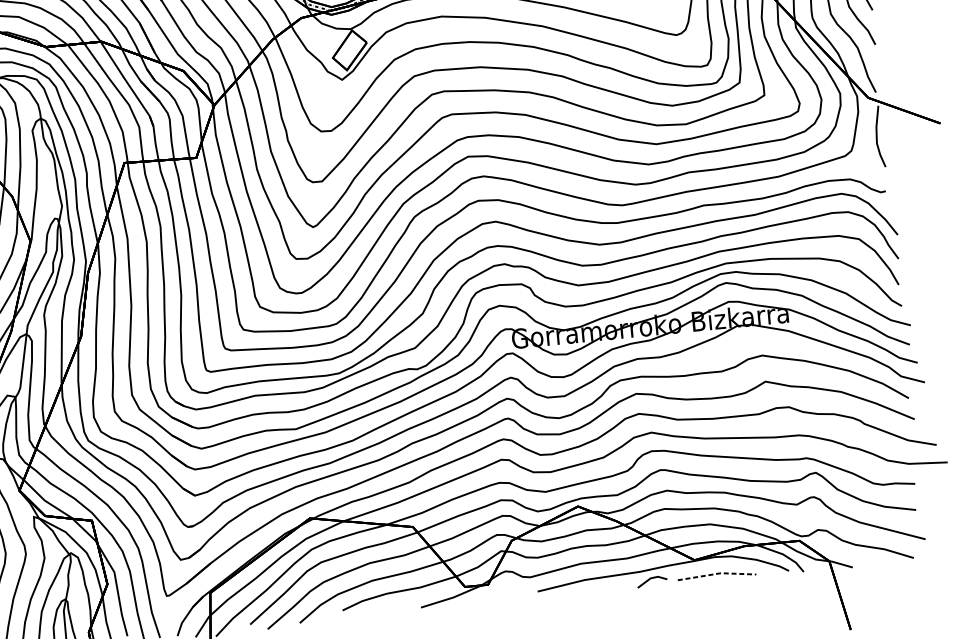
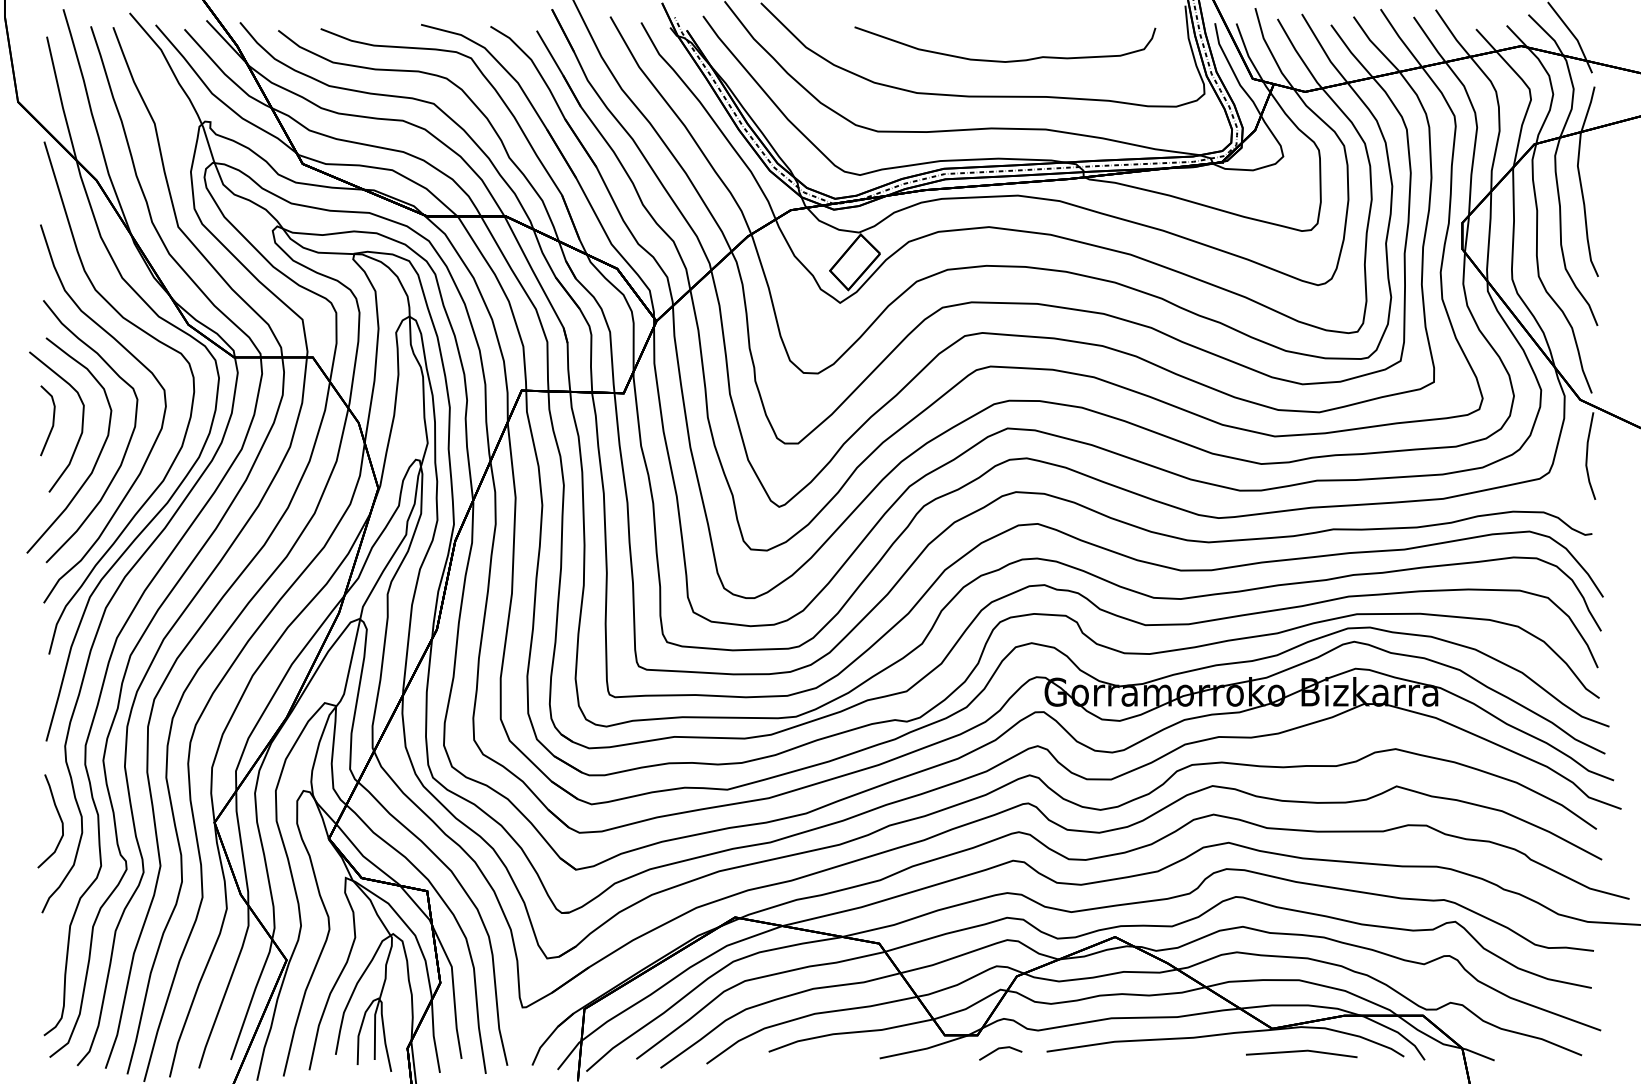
line: (717, 574) -> (1302, 1051), dashed -> solid
line: (651, 579) -> (1000, 1049), moved

